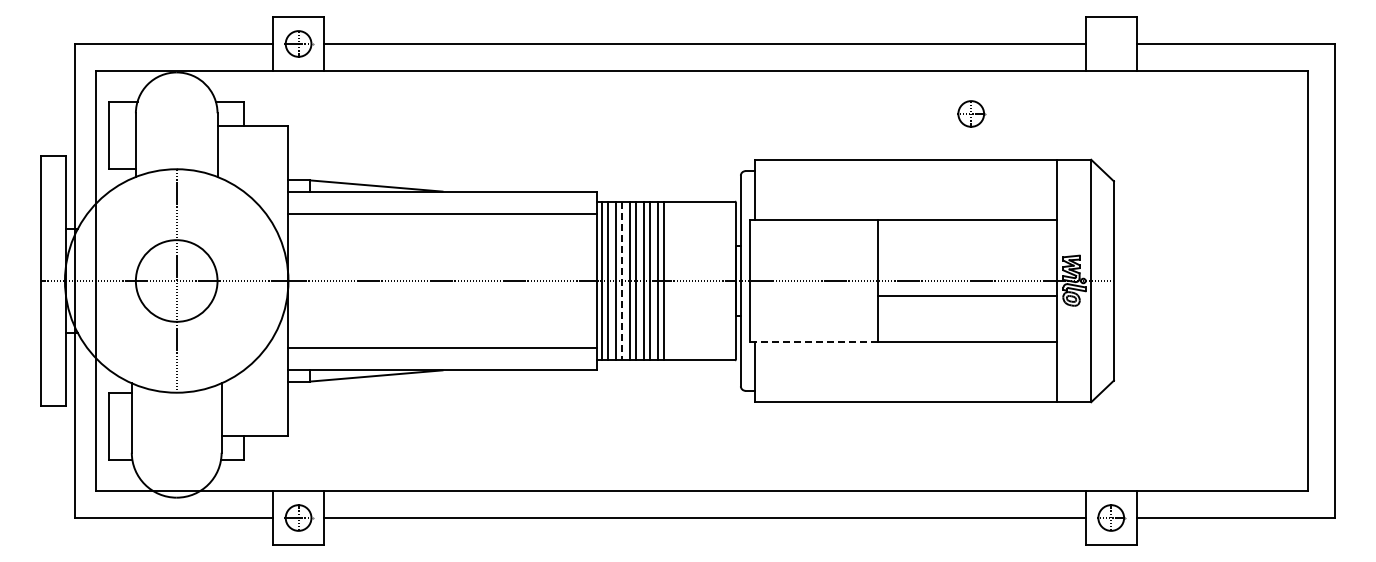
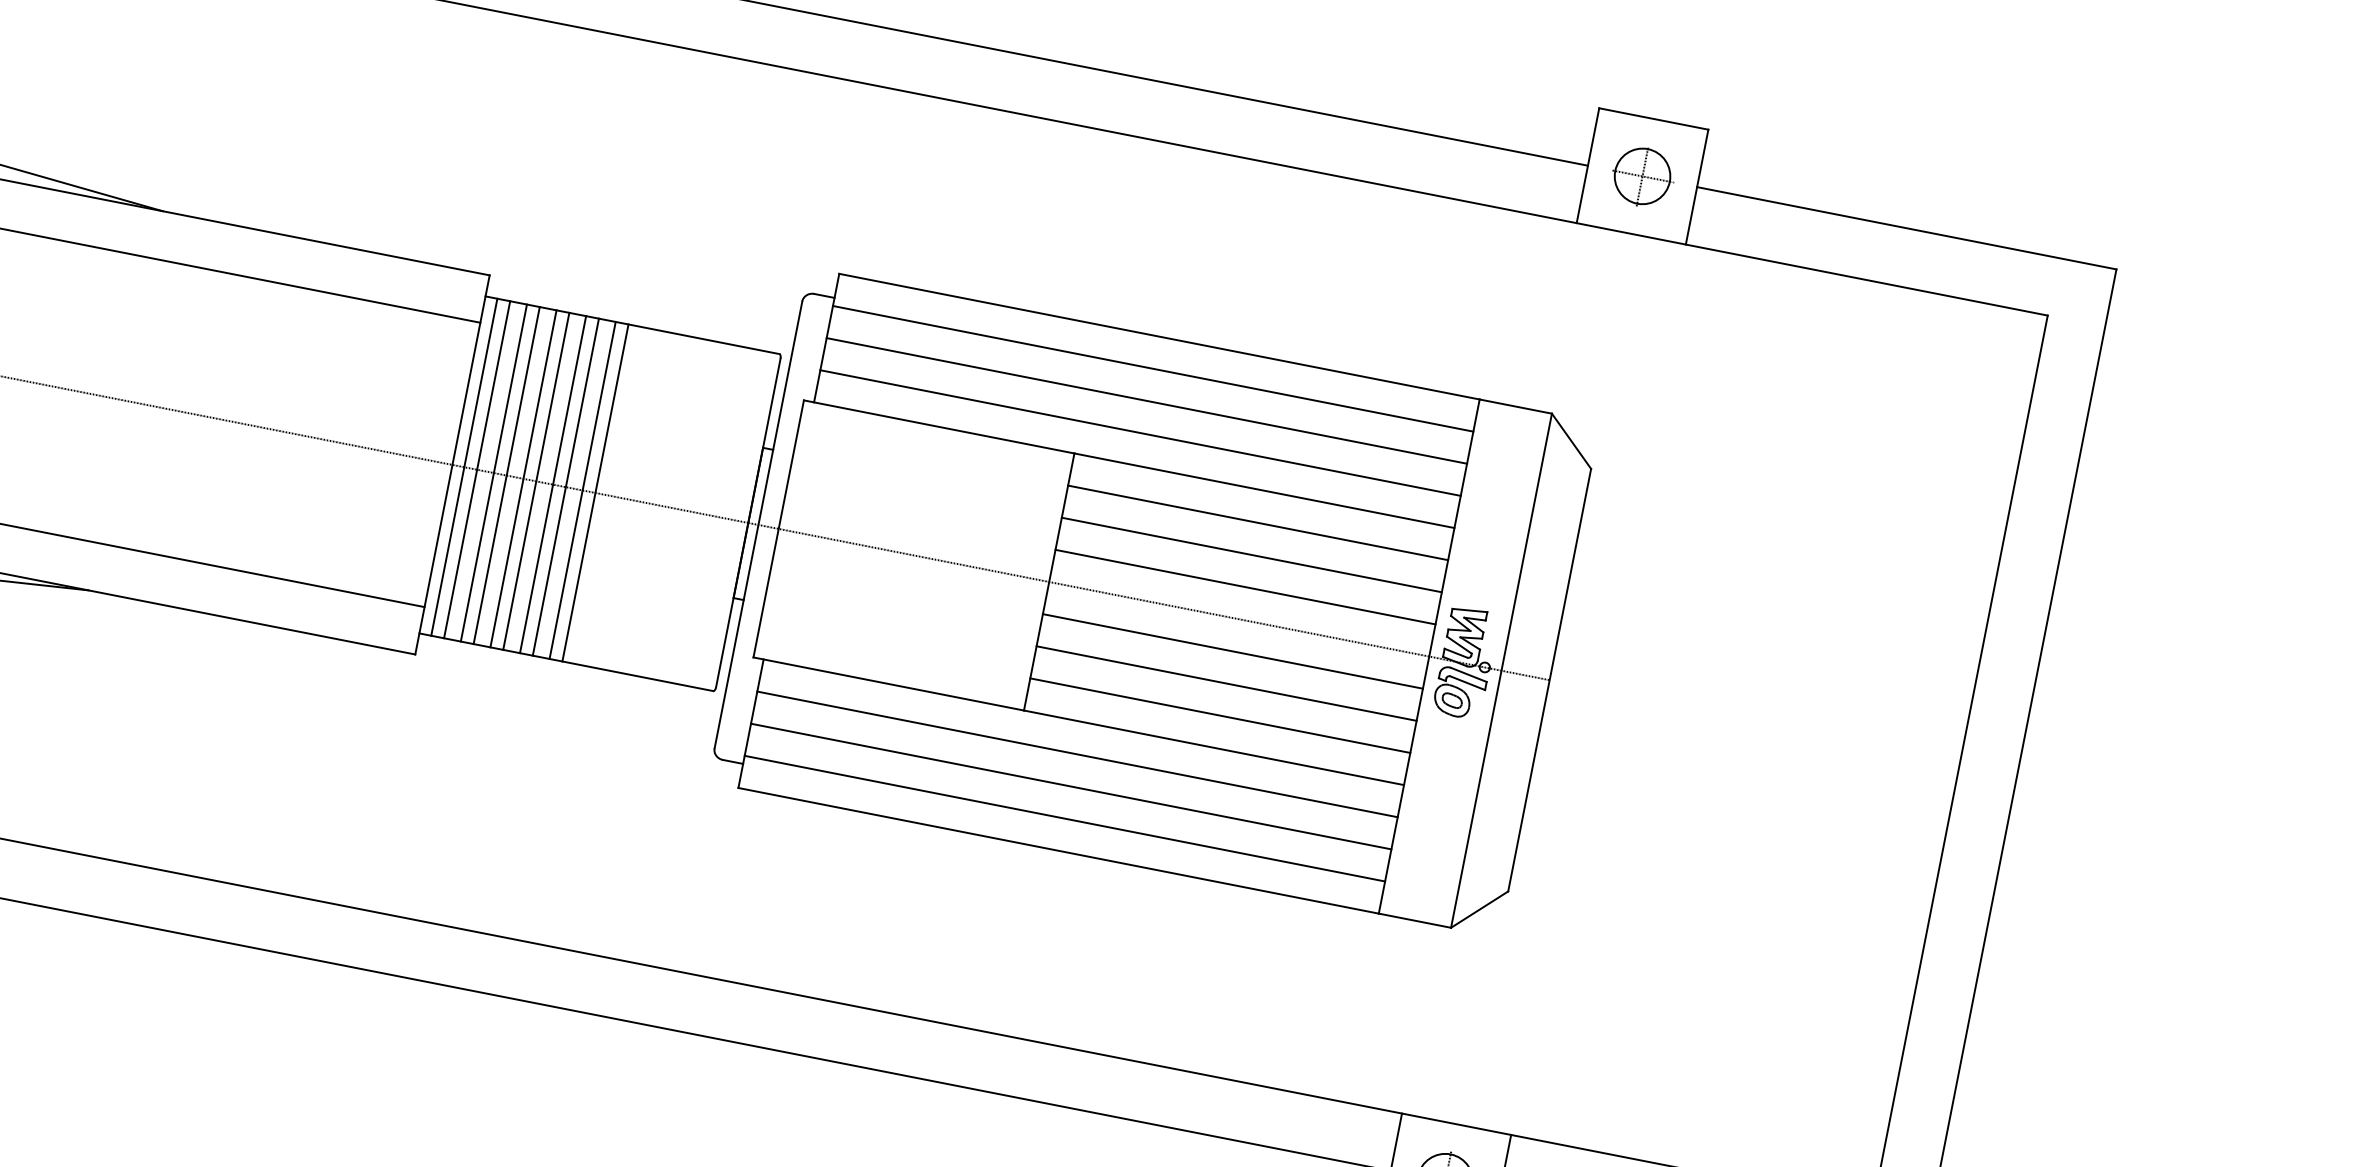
part: (971, 113) -> (1643, 175), moved
line: (906, 174) -> (1154, 368), added
line: (906, 190) -> (1147, 401), added
line: (906, 205) -> (1141, 433), added
line: (967, 235) -> (1258, 522), added
line: (967, 250) -> (1251, 554), added
line: (967, 265) -> (1245, 586), added
line: (622, 281) -> (507, 476), dashed -> solid
line: (967, 311) -> (1226, 683), added
line: (967, 326) -> (1220, 715), added
line: (814, 341) -> (889, 683), dashed -> solid
line: (906, 356) -> (1078, 753), added
line: (906, 371) -> (1072, 785), added
line: (906, 387) -> (1065, 819), added

